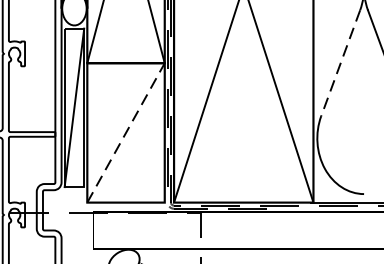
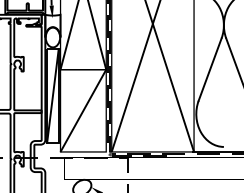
line: (339, 64) -> (209, 70), dashed -> solid
line: (126, 132) -> (83, 110), dashed -> solid

